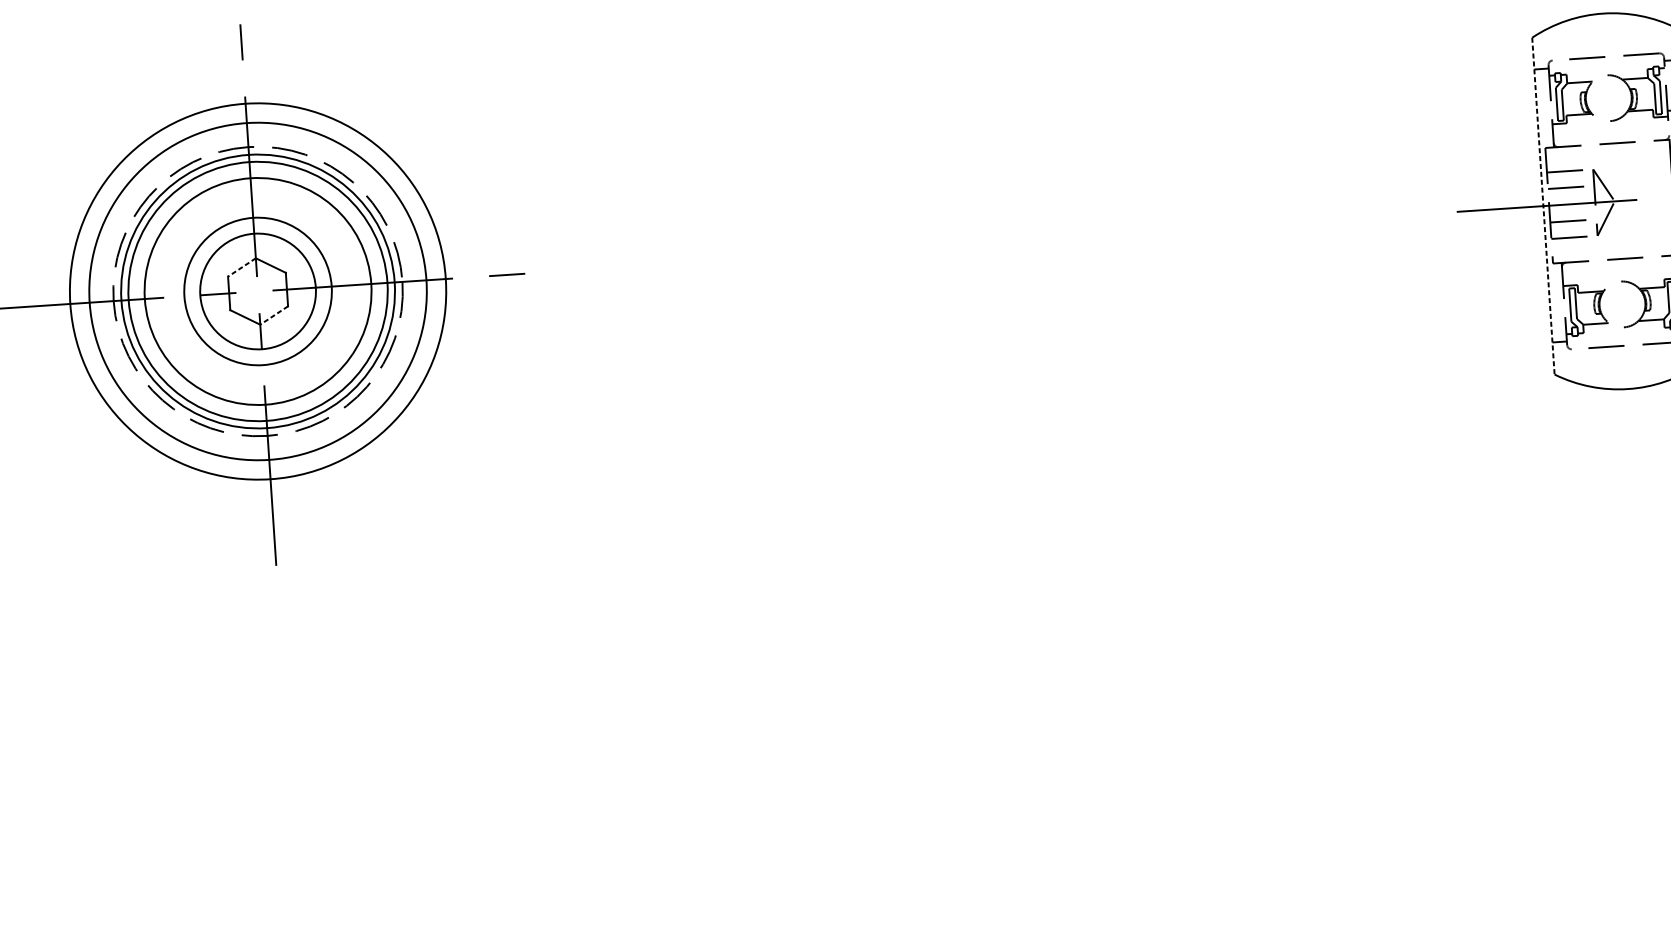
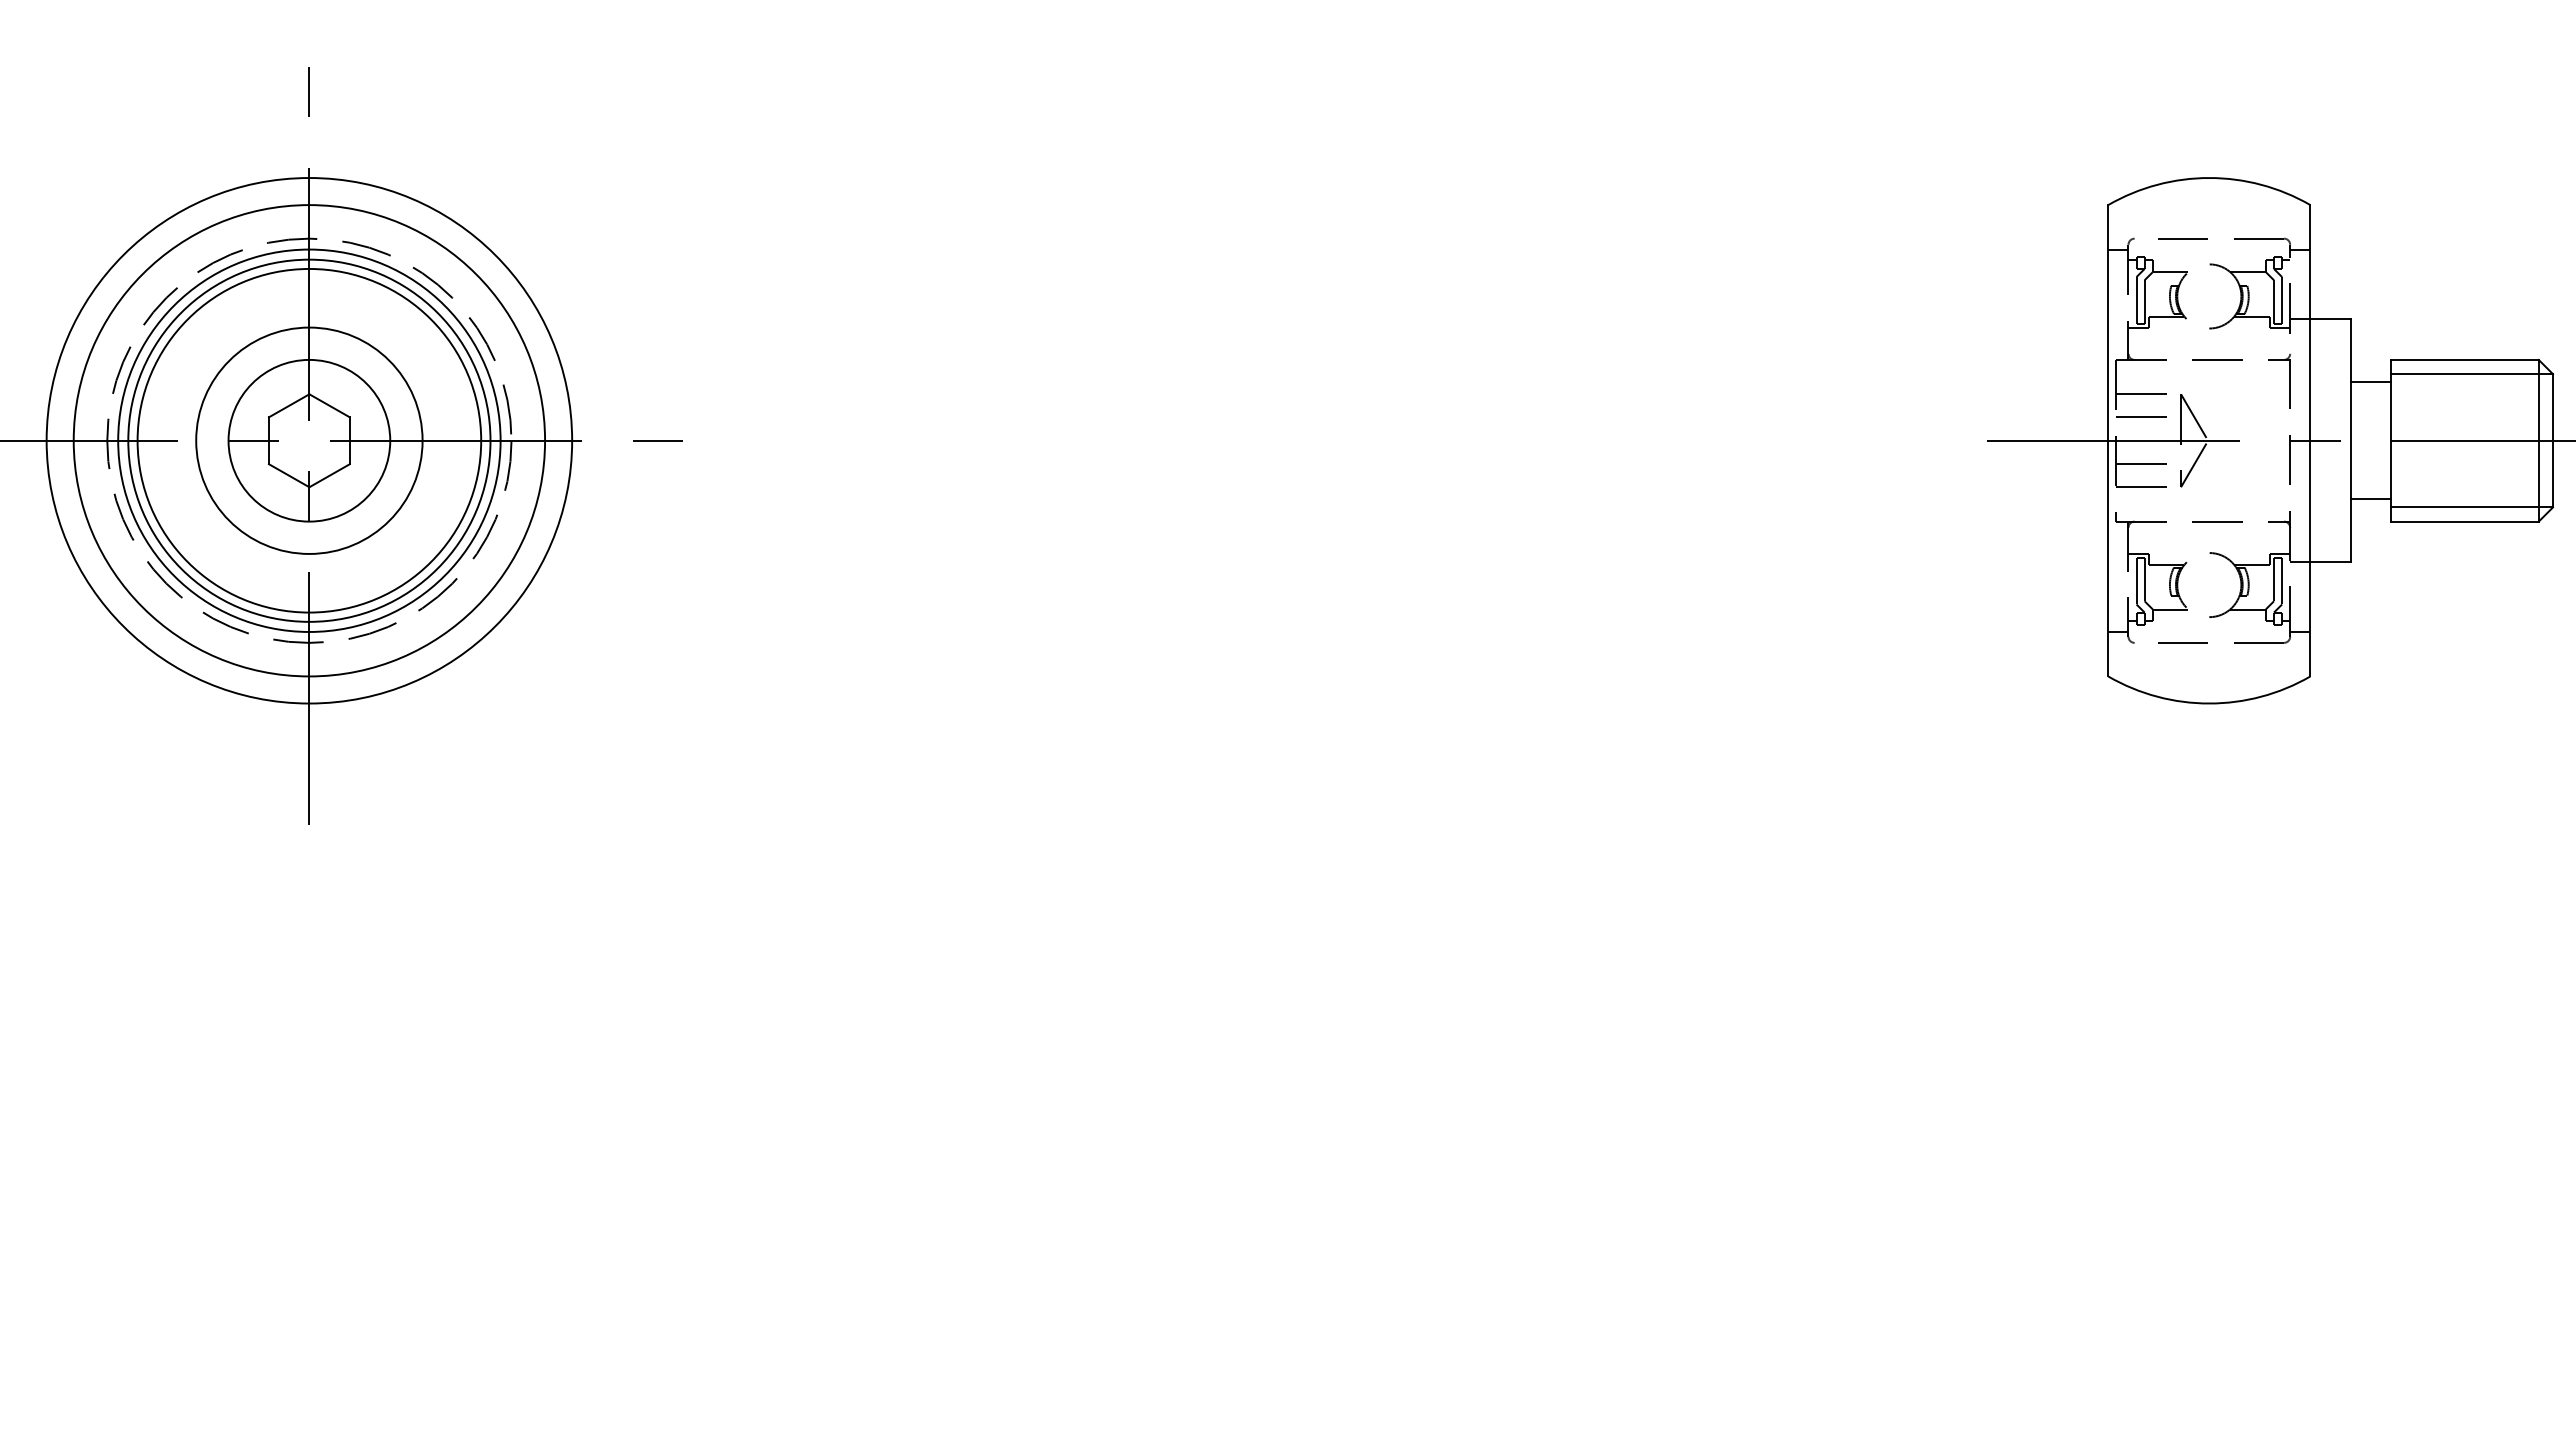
line: (1543, 205) -> (2108, 440), dashed -> solid
line: (241, 268) -> (288, 406), dashed -> solid
circle: (258, 291) -> (309, 440), size x0.71
circle: (258, 291) -> (309, 440), size x1.67
line: (274, 315) -> (329, 475), dashed -> solid

